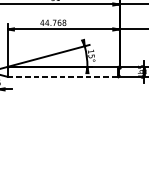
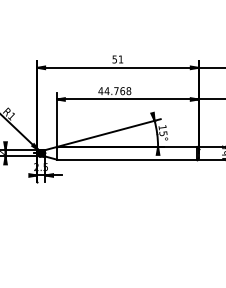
line: (63, 76) -> (127, 159), dashed -> solid

